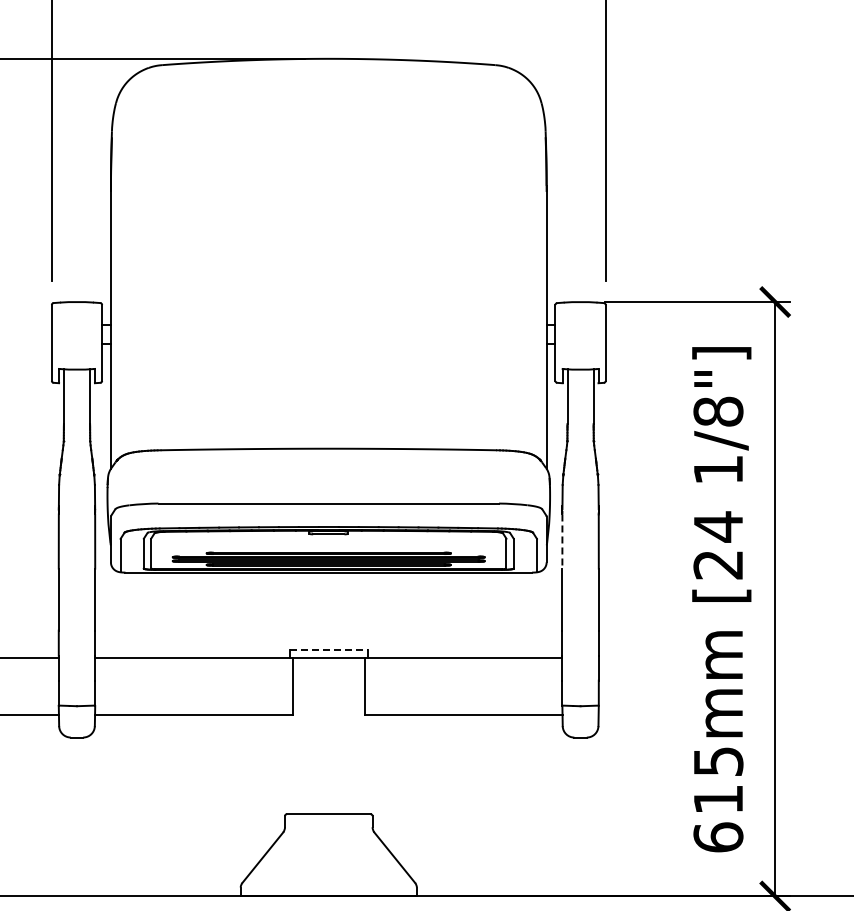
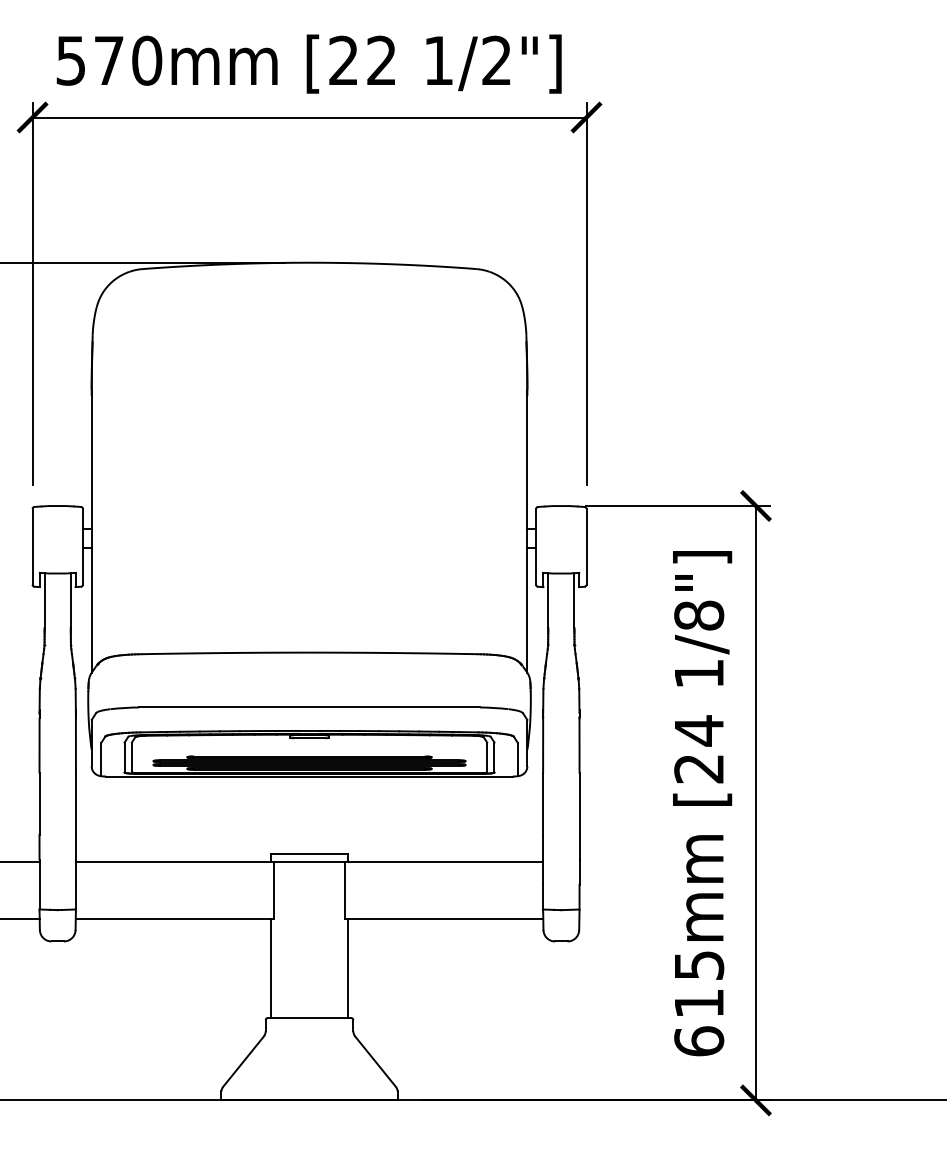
line: (562, 541) -> (543, 745), dashed -> solid
line: (328, 650) -> (309, 854), dashed -> solid
line: (289, 764) -> (270, 968), added
line: (367, 764) -> (348, 968), added

